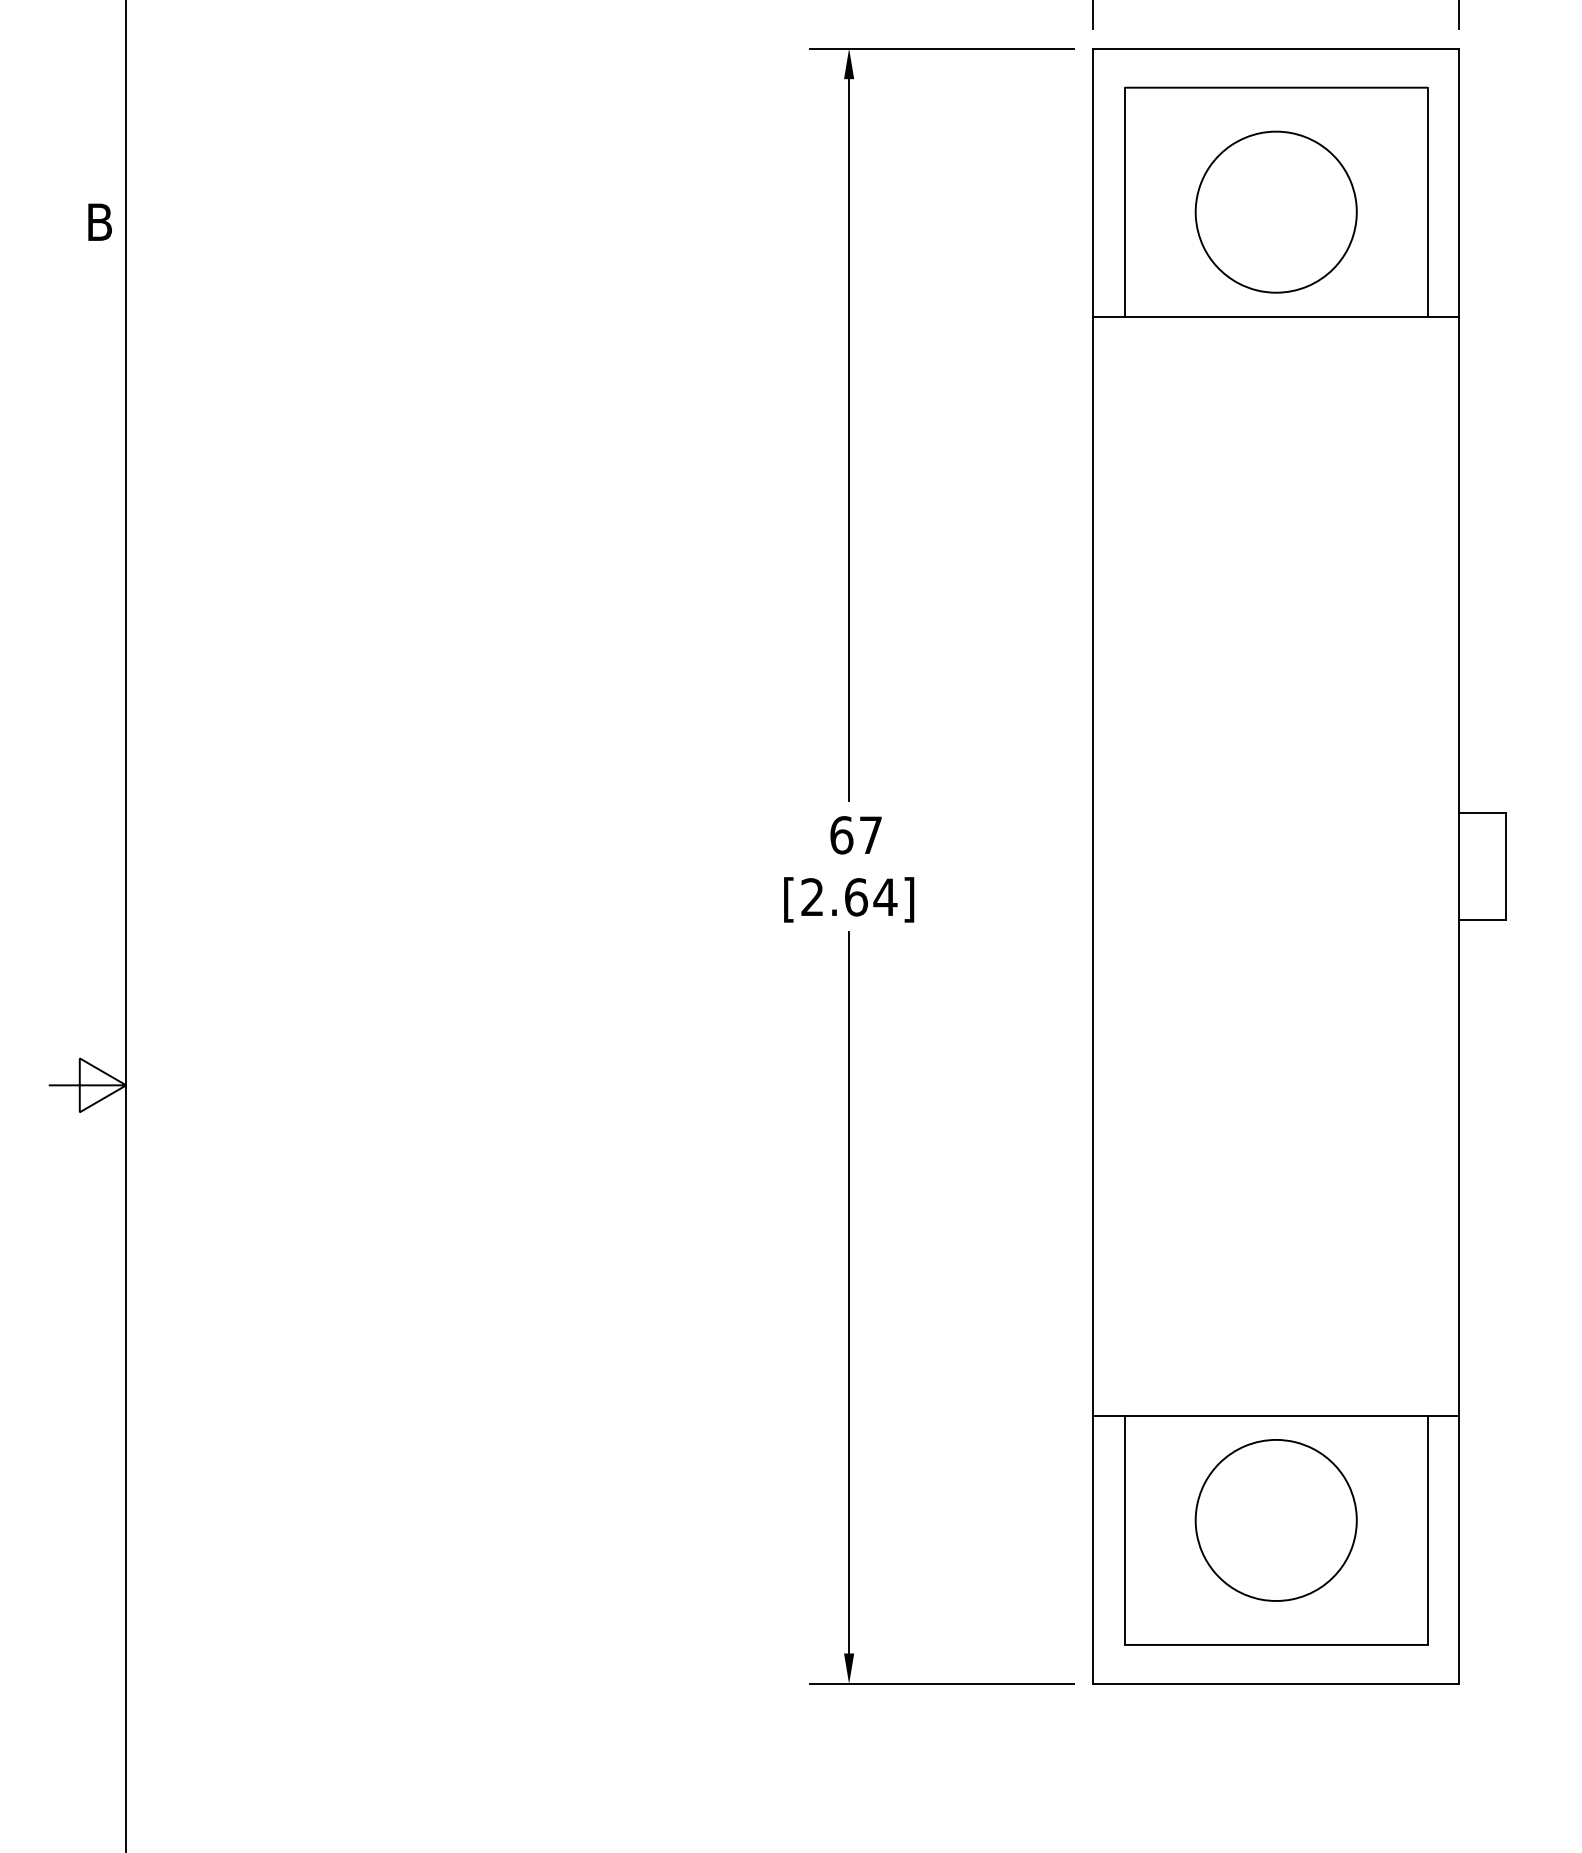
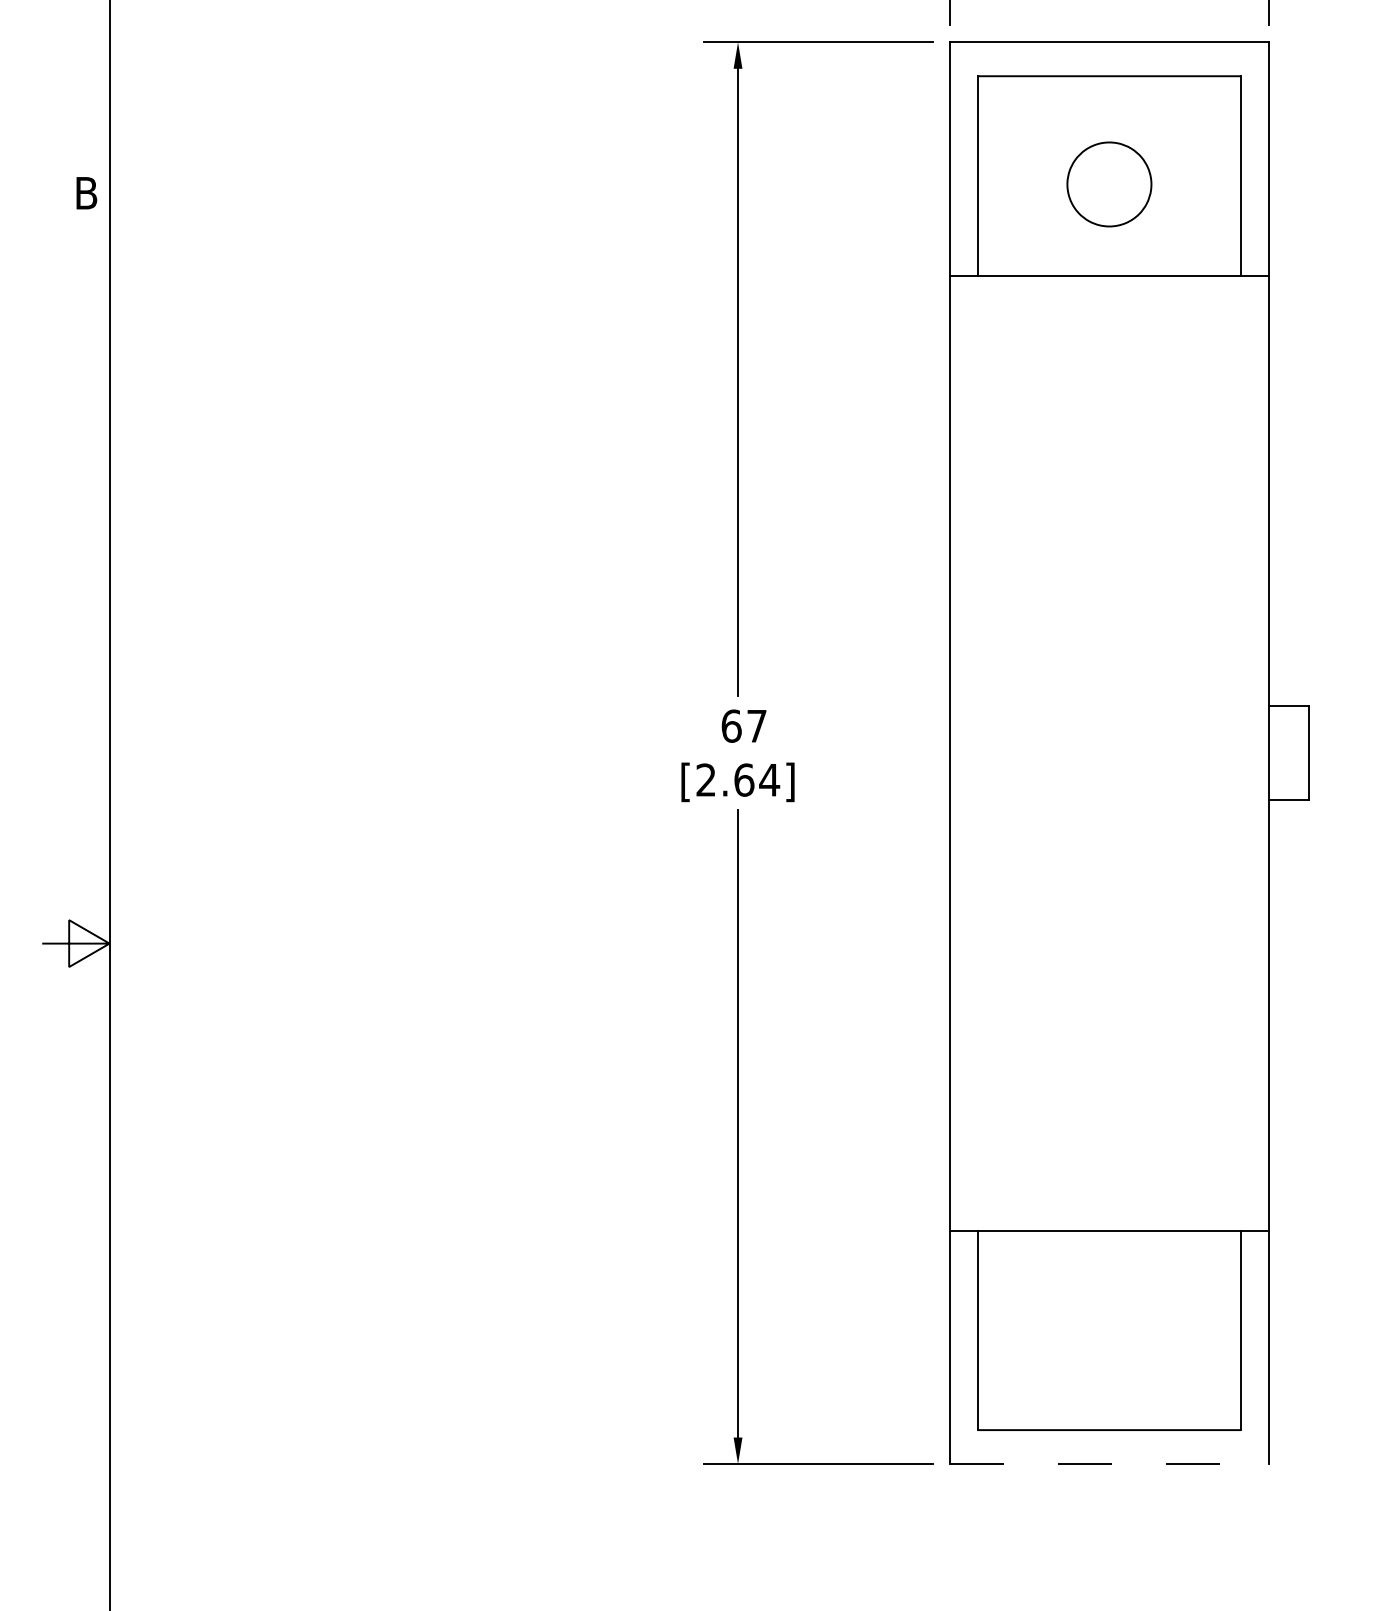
part: (1276, 212) -> (1109, 184), size x0.6
part: (1276, 1520) -> (1109, 1321), removed
line: (1276, 1684) -> (1109, 1464), solid -> dashed

